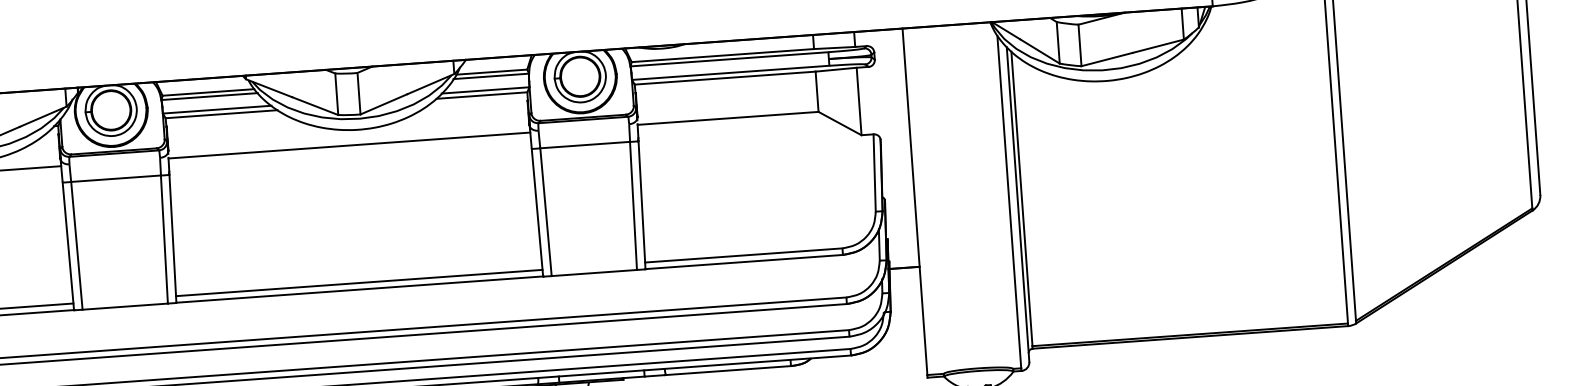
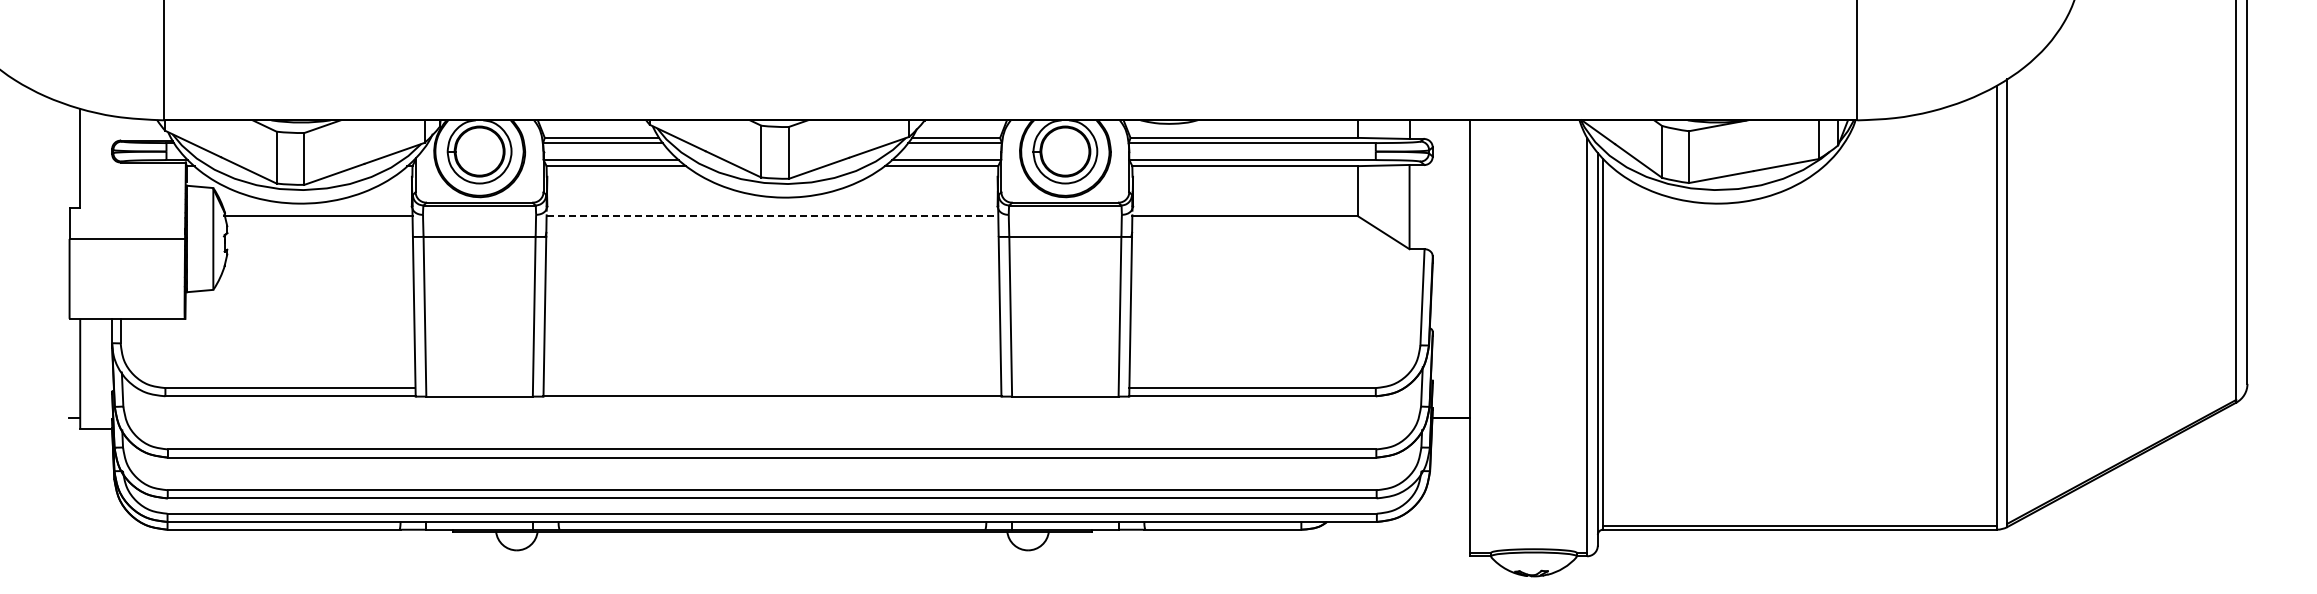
line: (349, 145) -> (772, 216), solid -> dashed
line: (359, 283) -> (772, 388), removed

